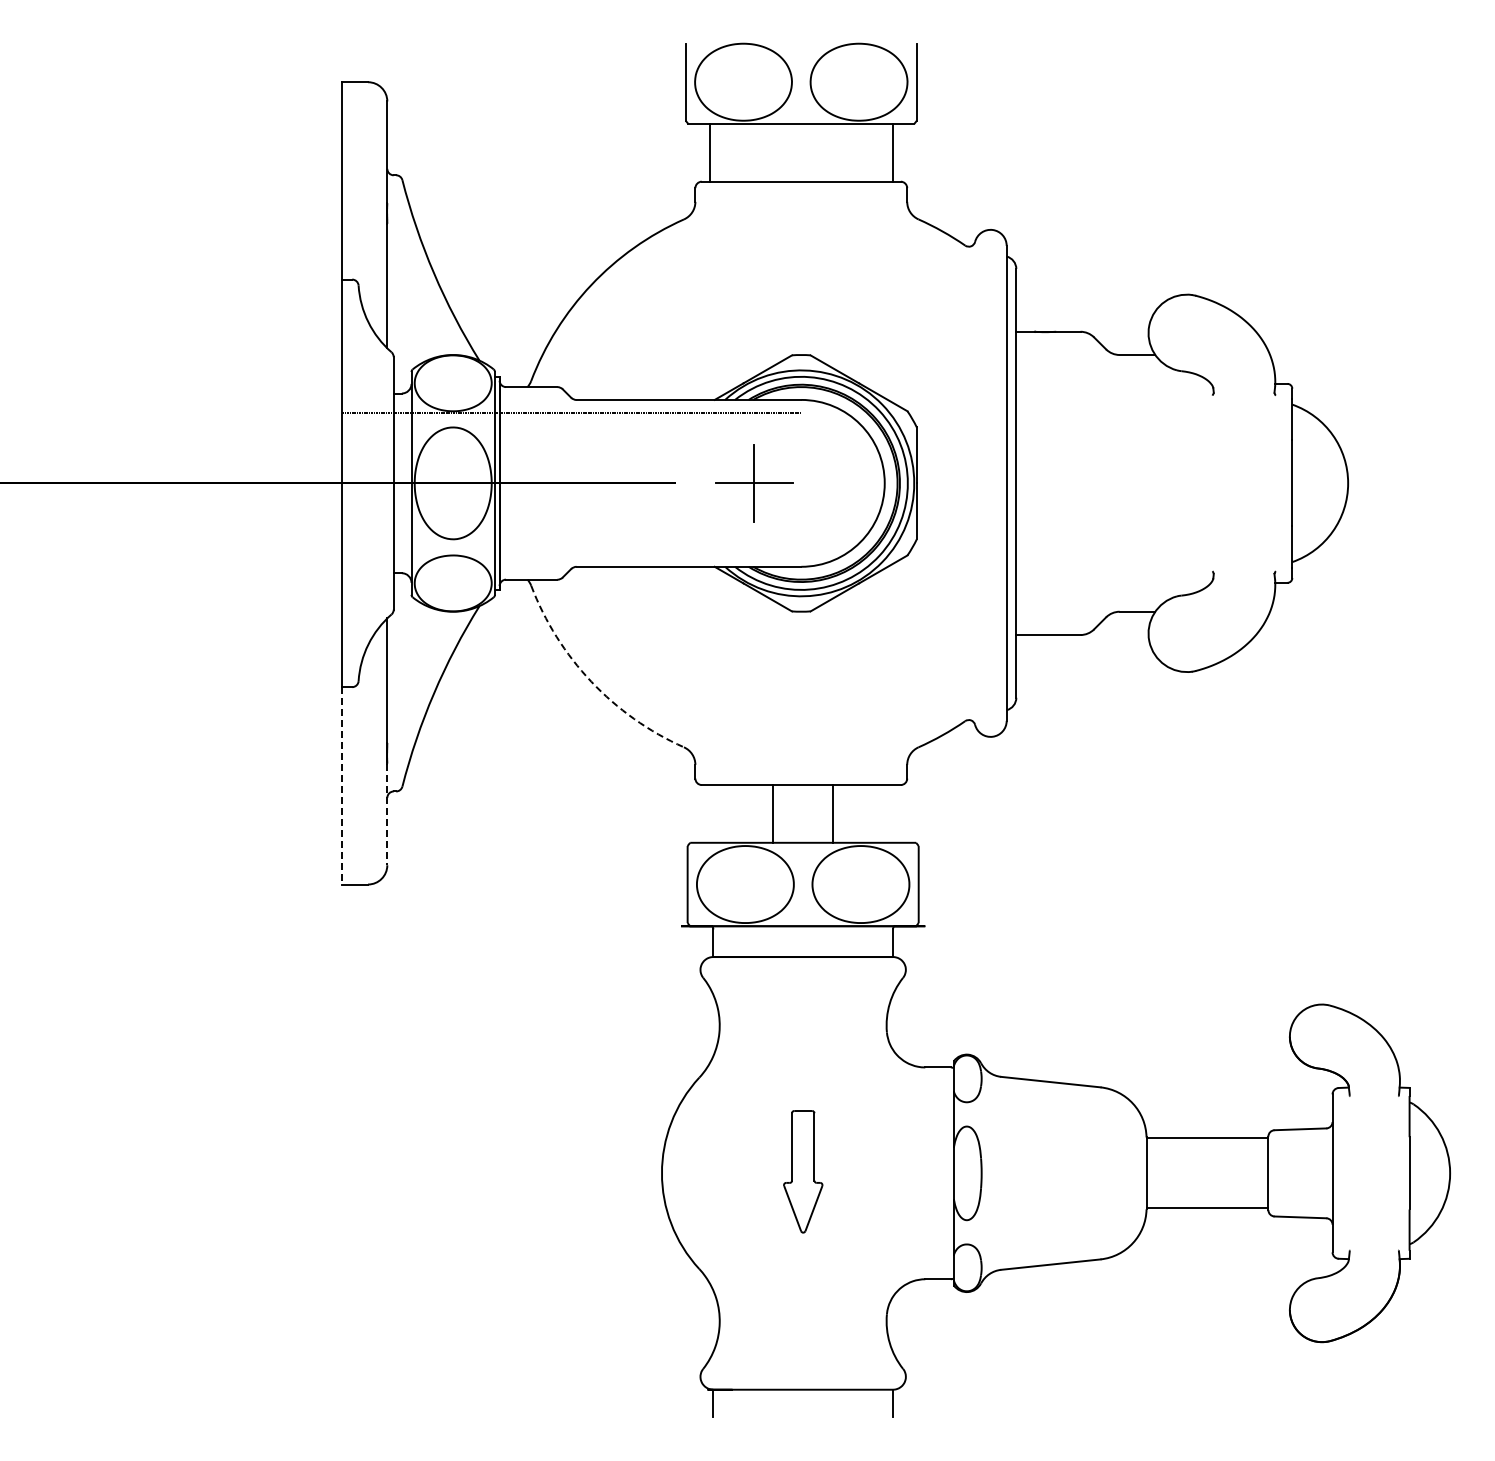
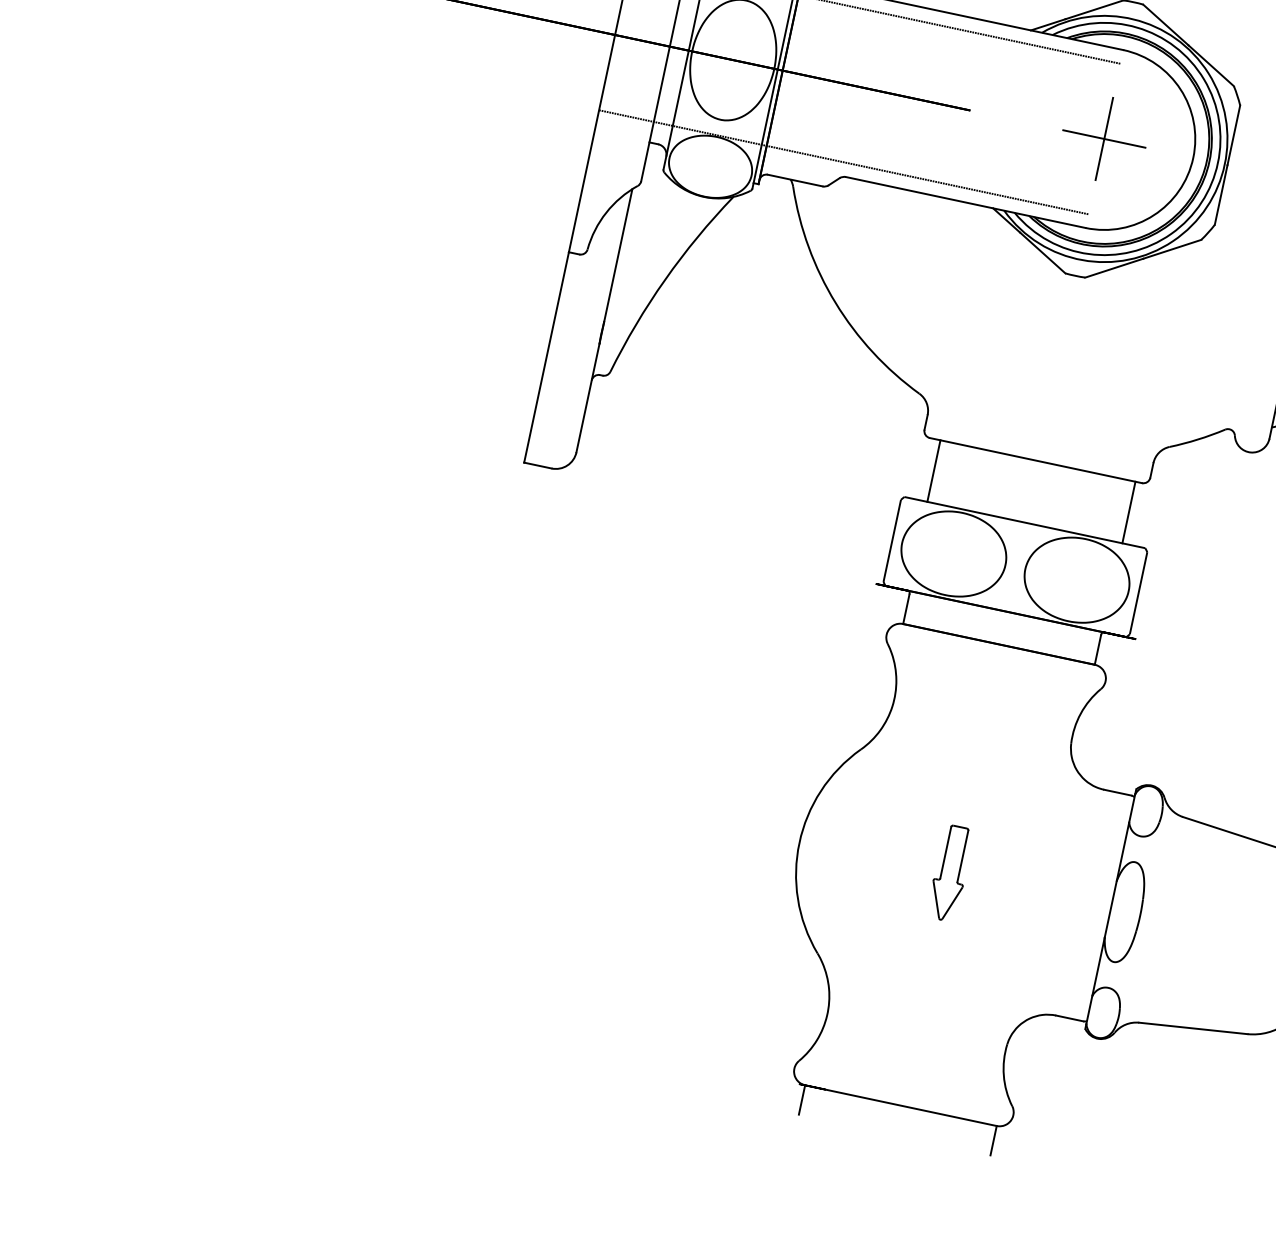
part: (754, 483) -> (1104, 139), moved
line: (571, 553) -> (843, 161), added
arc: (591, 681) -> (835, 302), dashed -> solid
line: (342, 785) -> (546, 357), dashed -> solid
line: (772, 813) -> (933, 470), moved
line: (832, 813) -> (1128, 512), moved
line: (387, 814) -> (588, 398), dashed -> solid
part: (802, 1171) -> (949, 872), size x0.71

